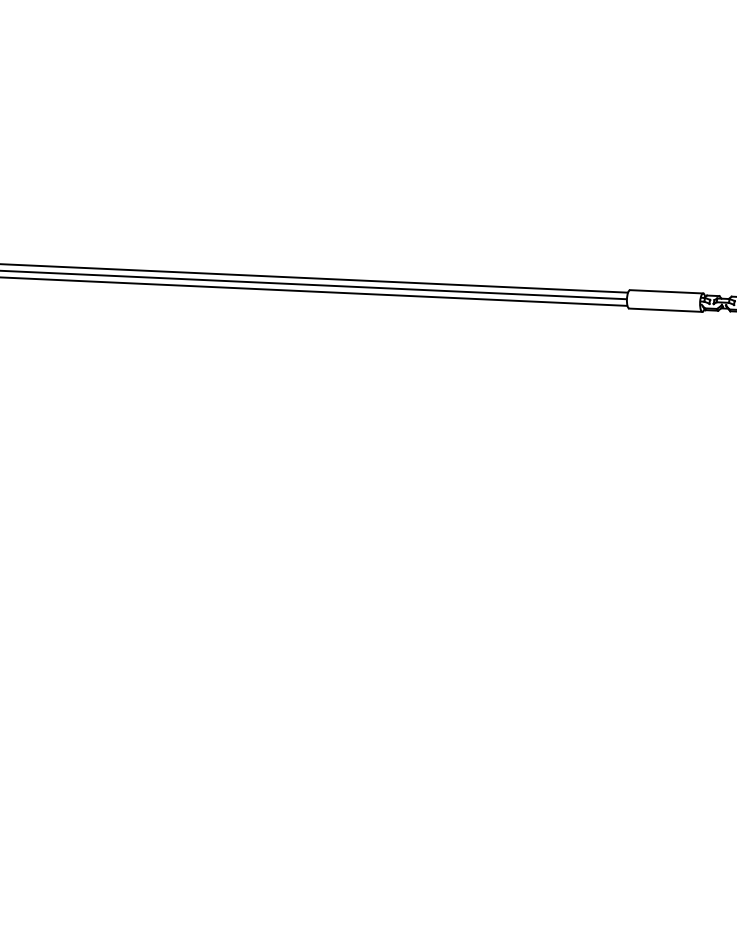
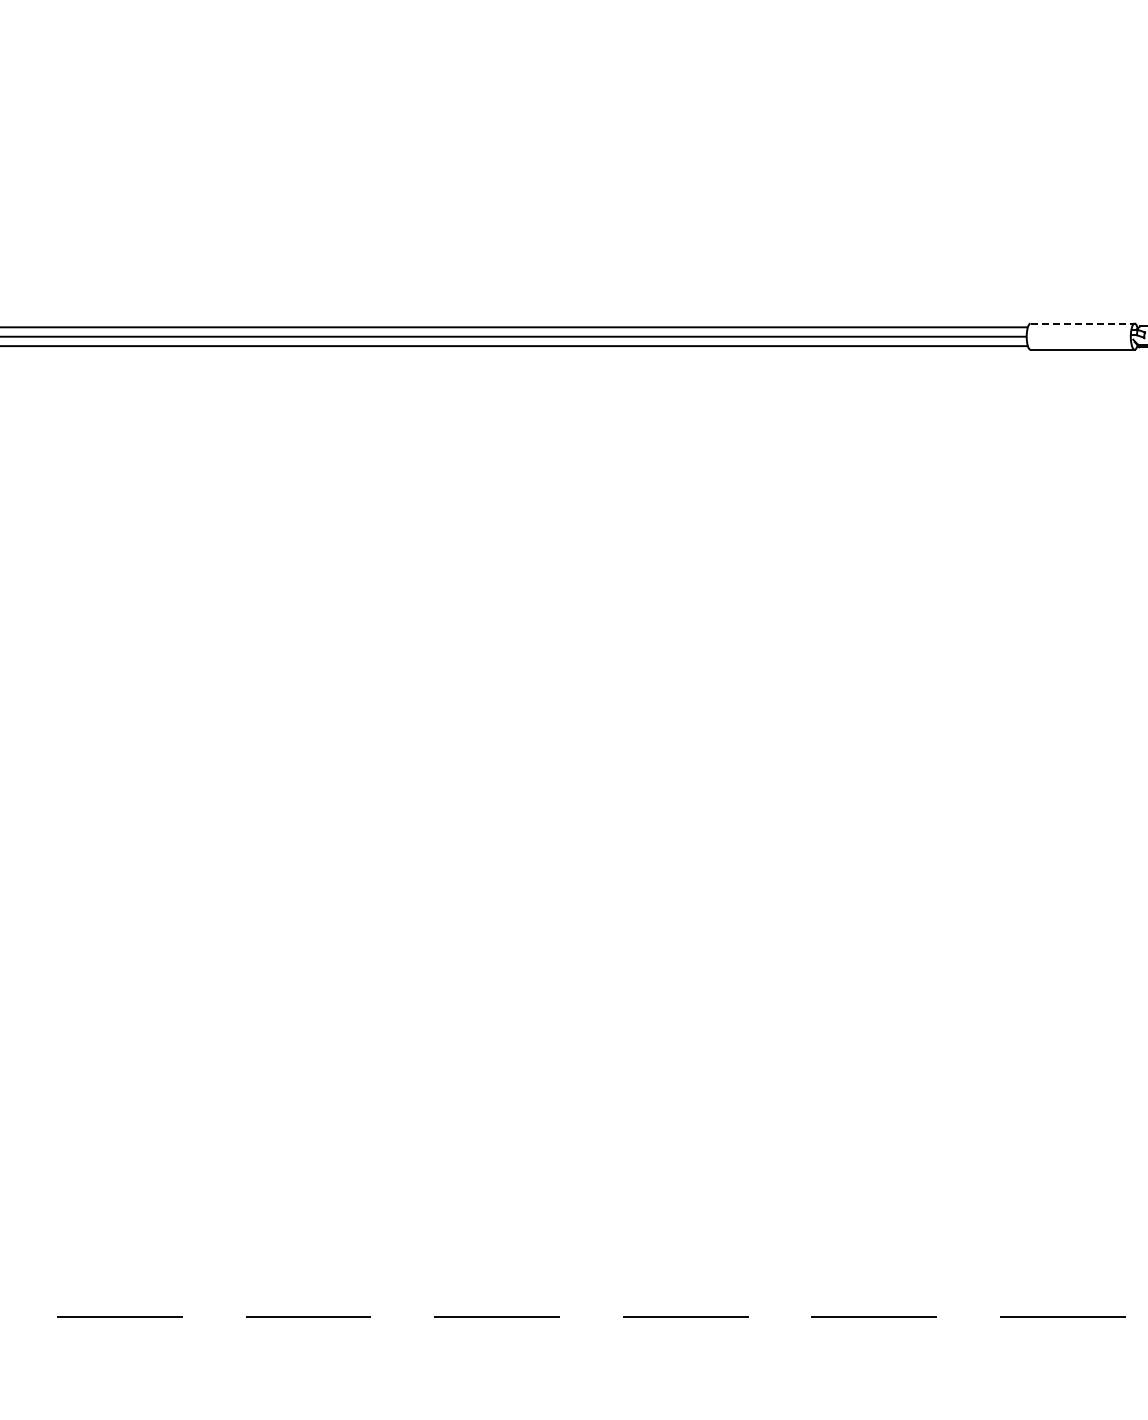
line: (667, 291) -> (1083, 323), solid -> dashed

